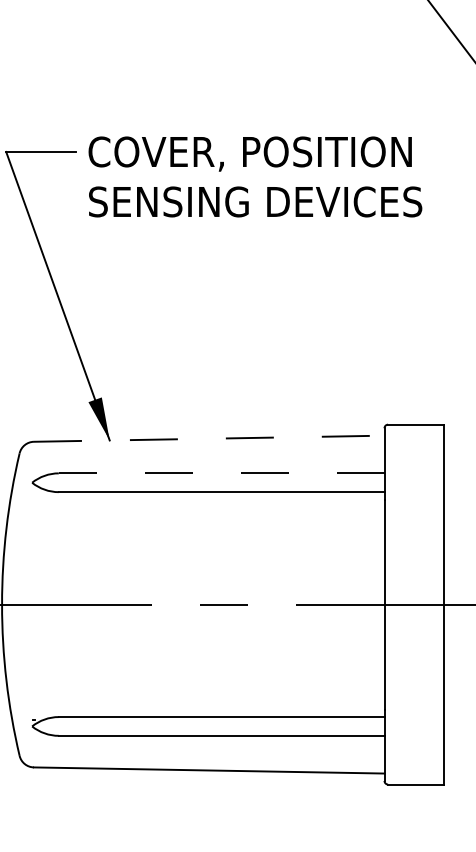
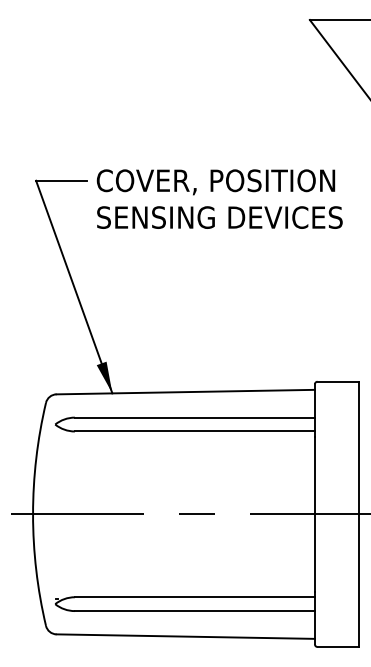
line: (210, 439) -> (186, 392), dashed -> solid
line: (221, 473) -> (194, 417), dashed -> solid

